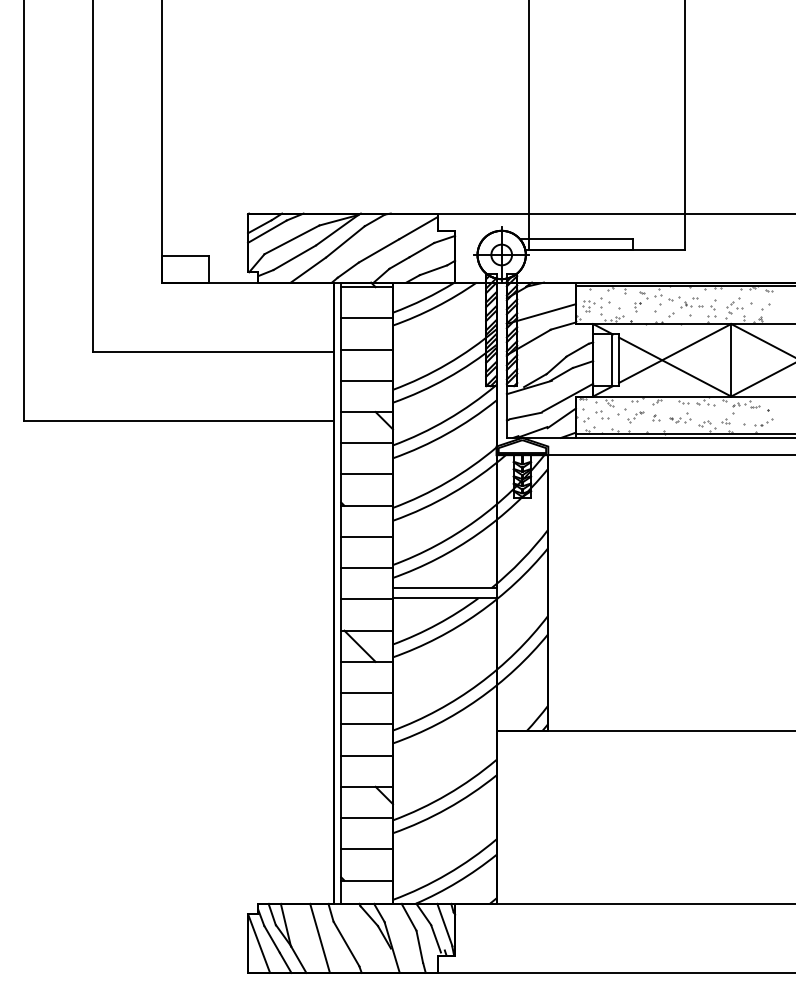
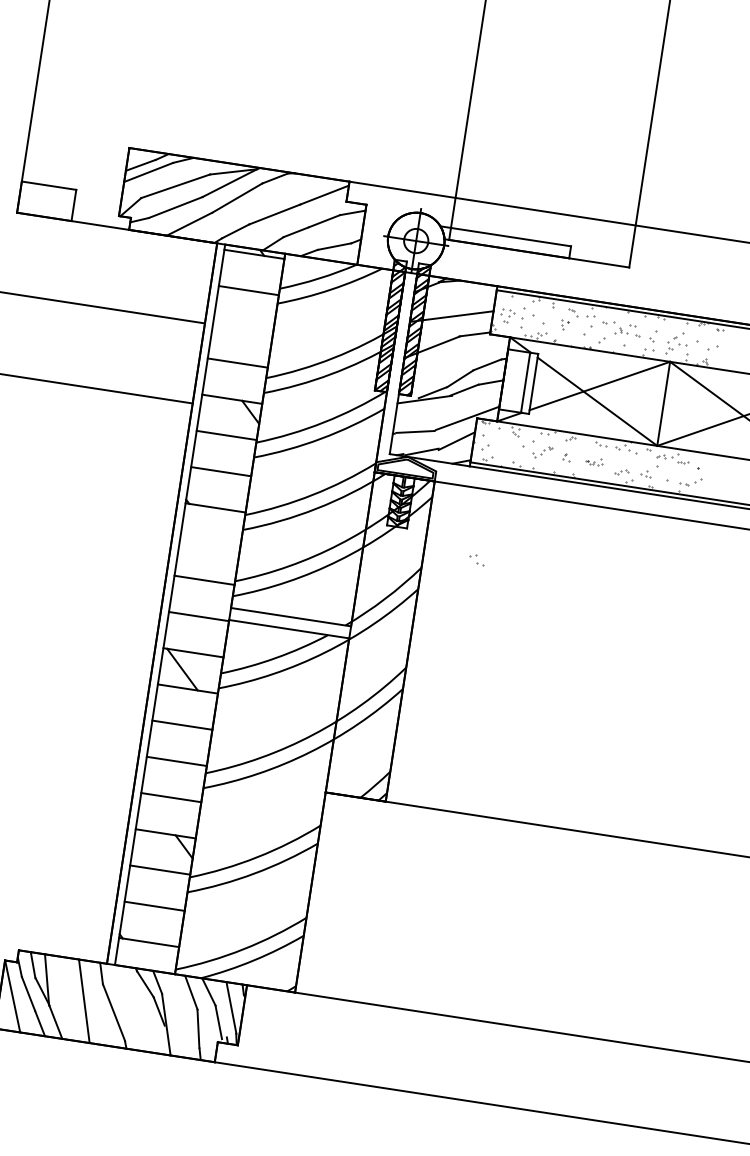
line: (366, 349) -> (242, 326), removed
part: (602, 414) -> (477, 559), moved
part: (680, 417) -> (594, 461), size x0.7
line: (366, 536) -> (209, 543), removed

